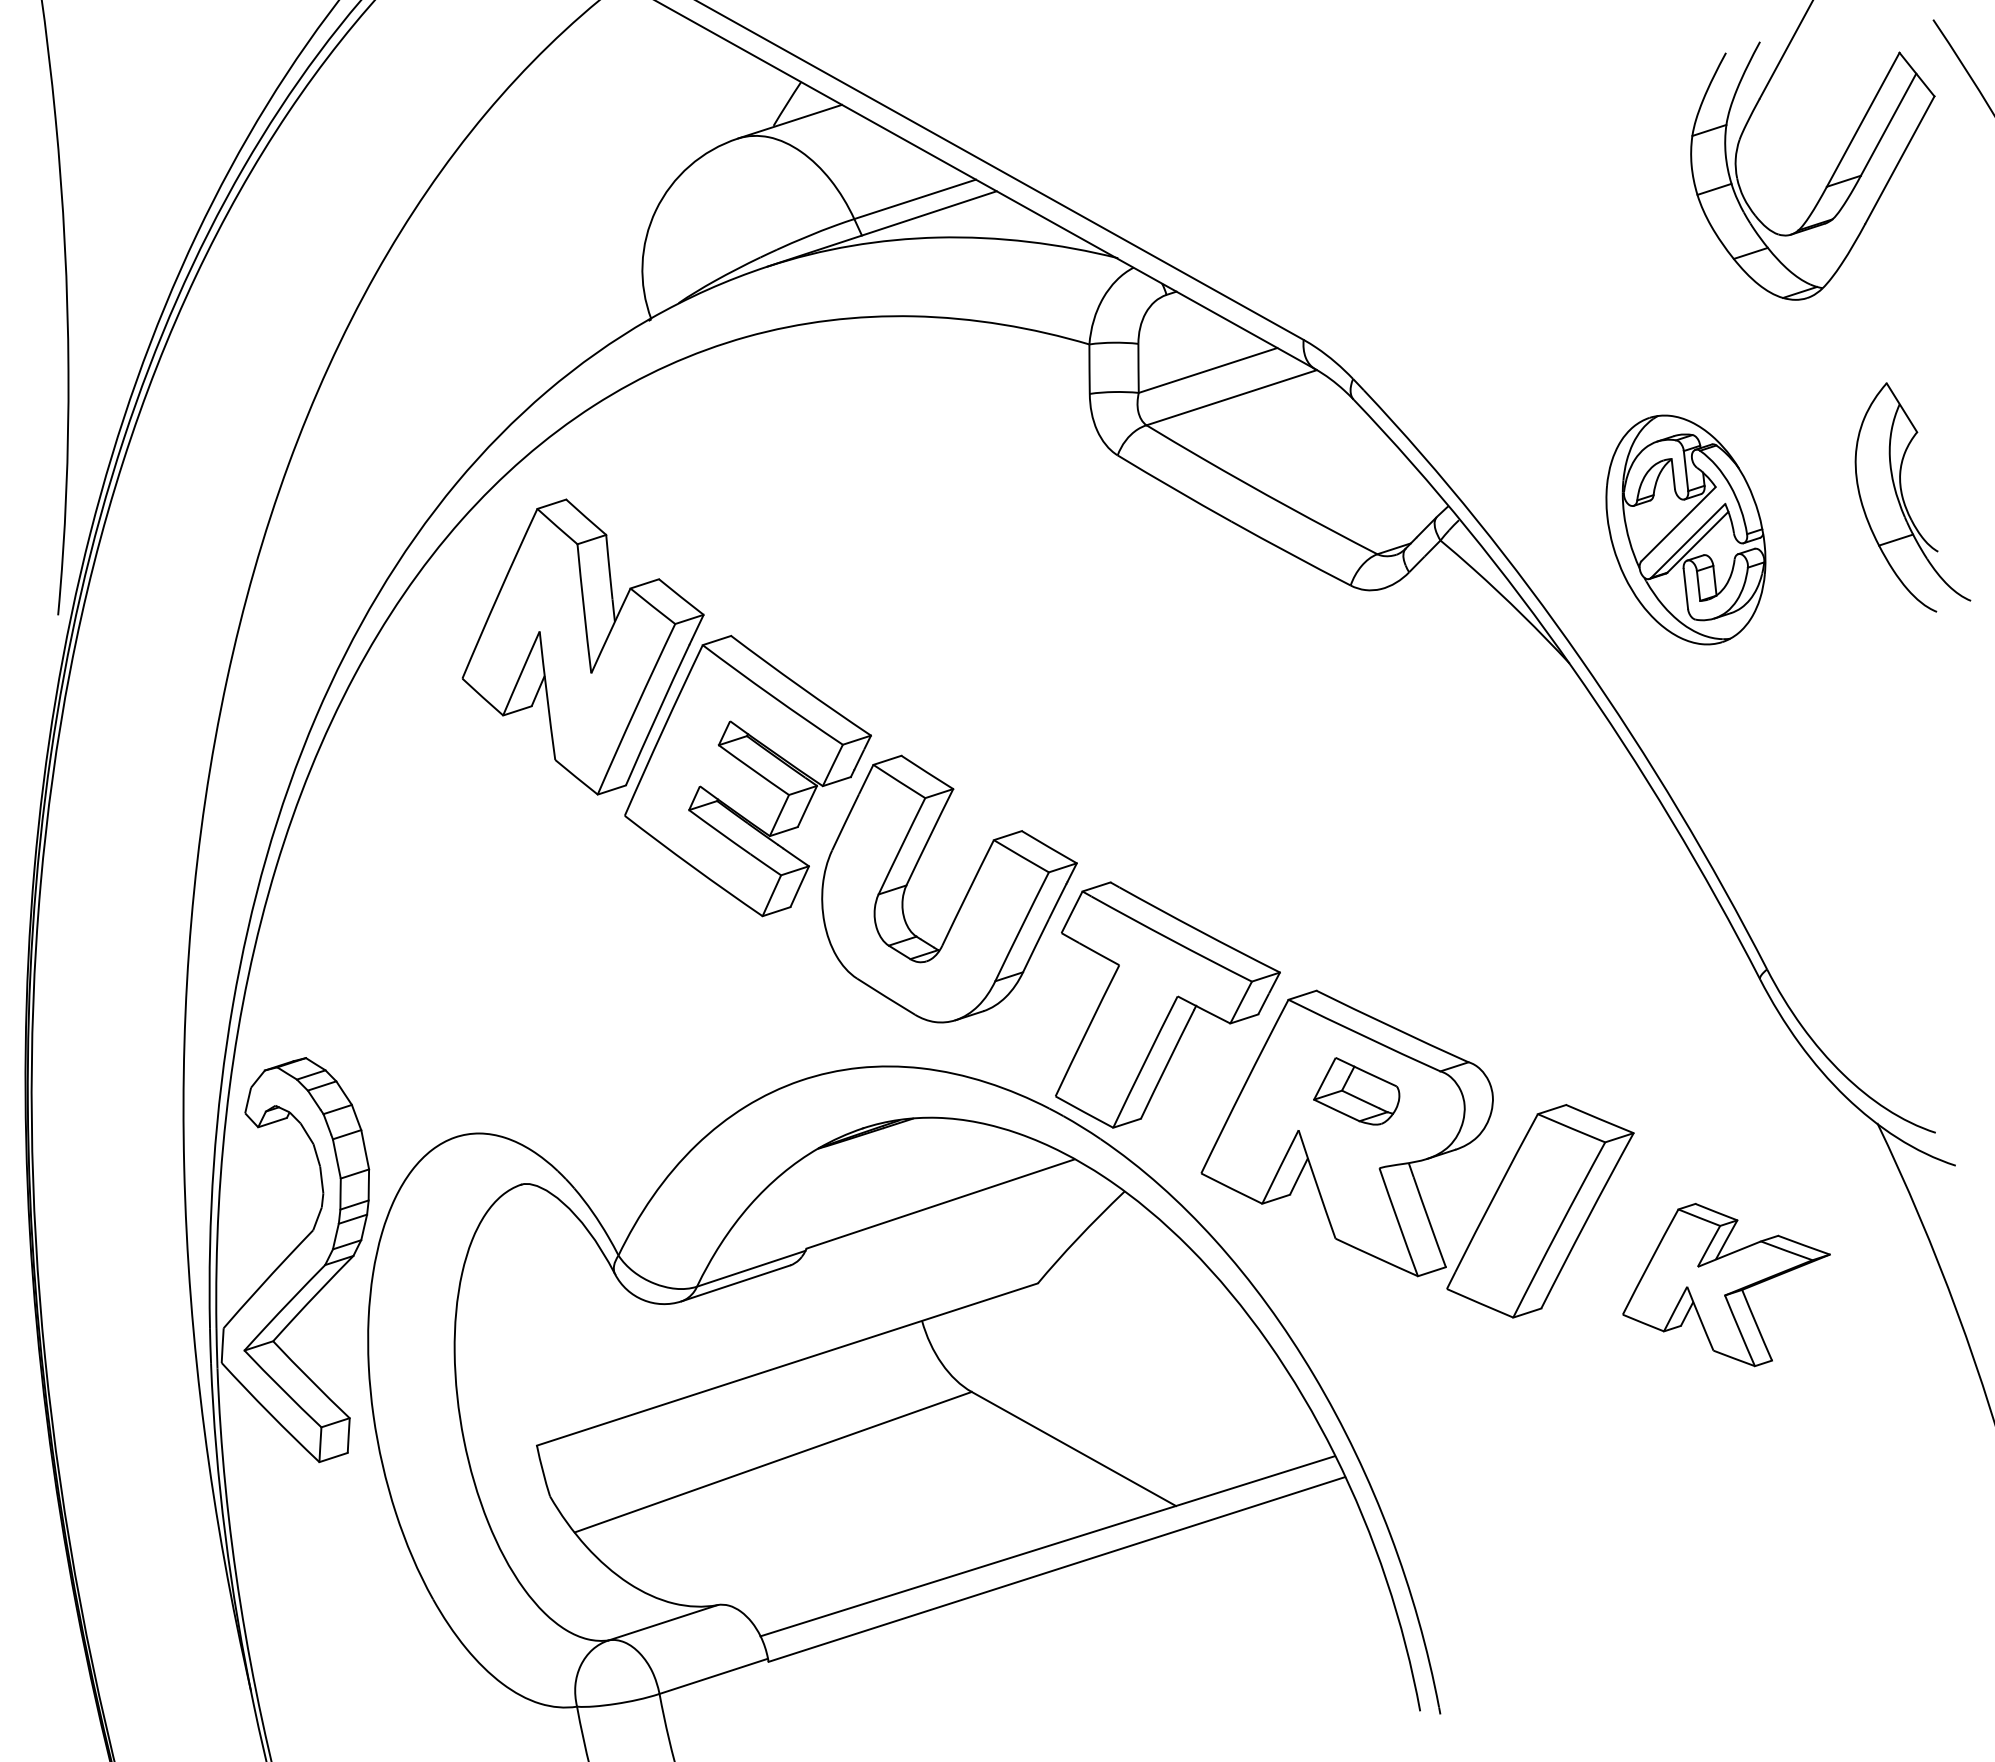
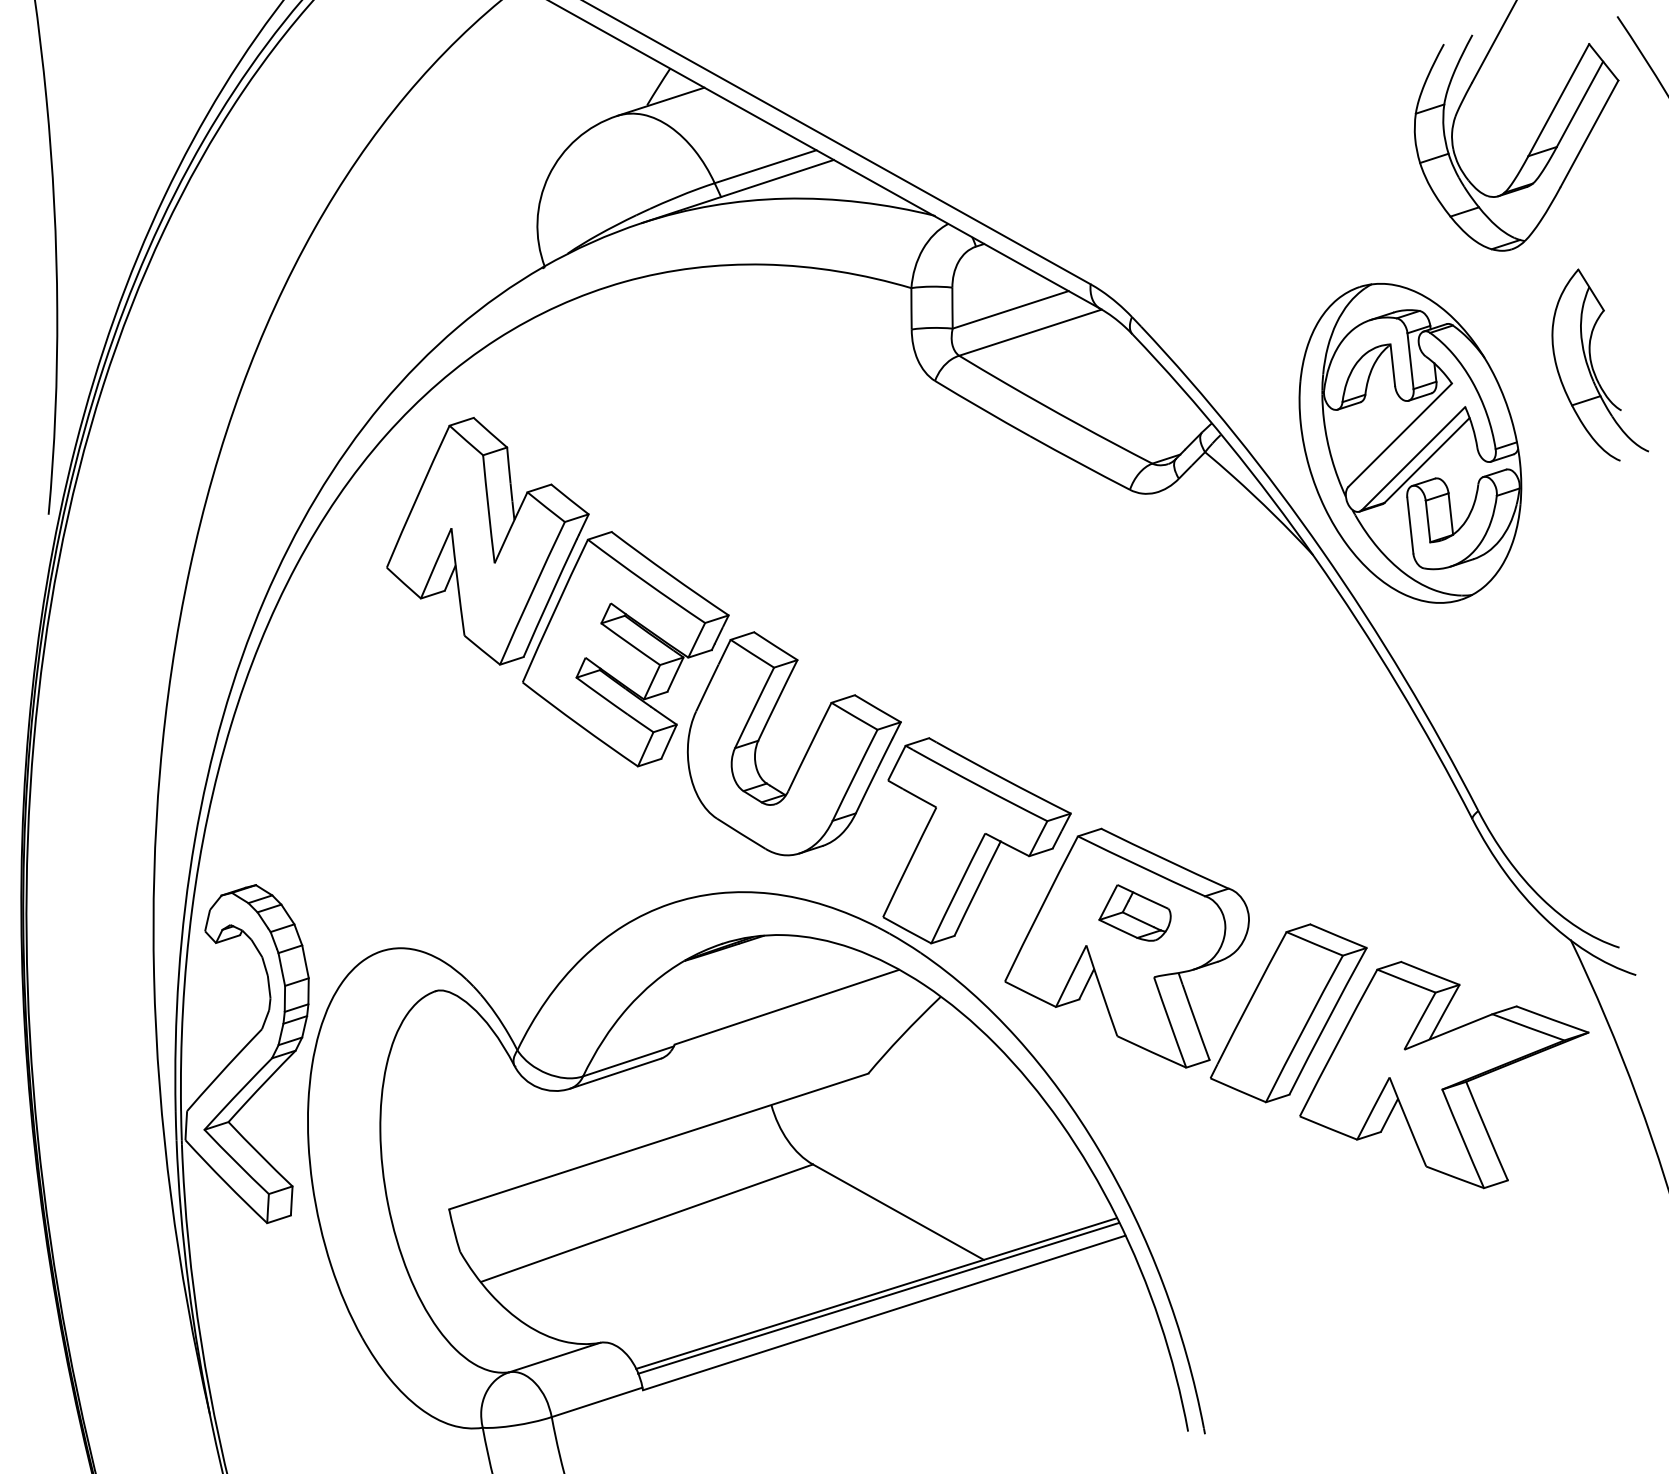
part: (1904, 499) -> (1593, 366), moved
part: (1685, 529) -> (1410, 442), size x1.67
part: (1726, 1284) -> (1444, 1074), size x1.67
line: (1049, 1551) -> (878, 1297), added

